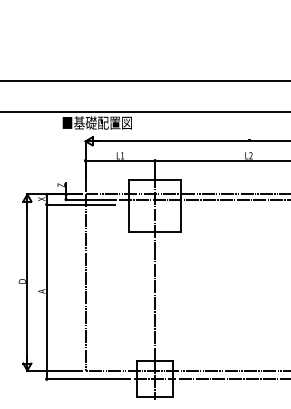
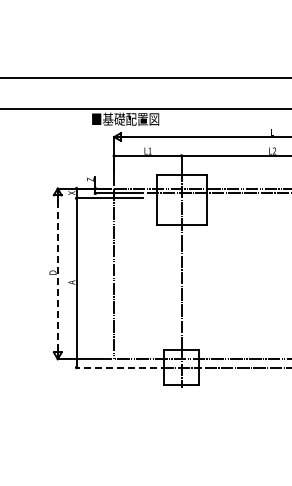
line: (27, 282) -> (57, 273), solid -> dashed
line: (87, 379) -> (116, 367), solid -> dashed

